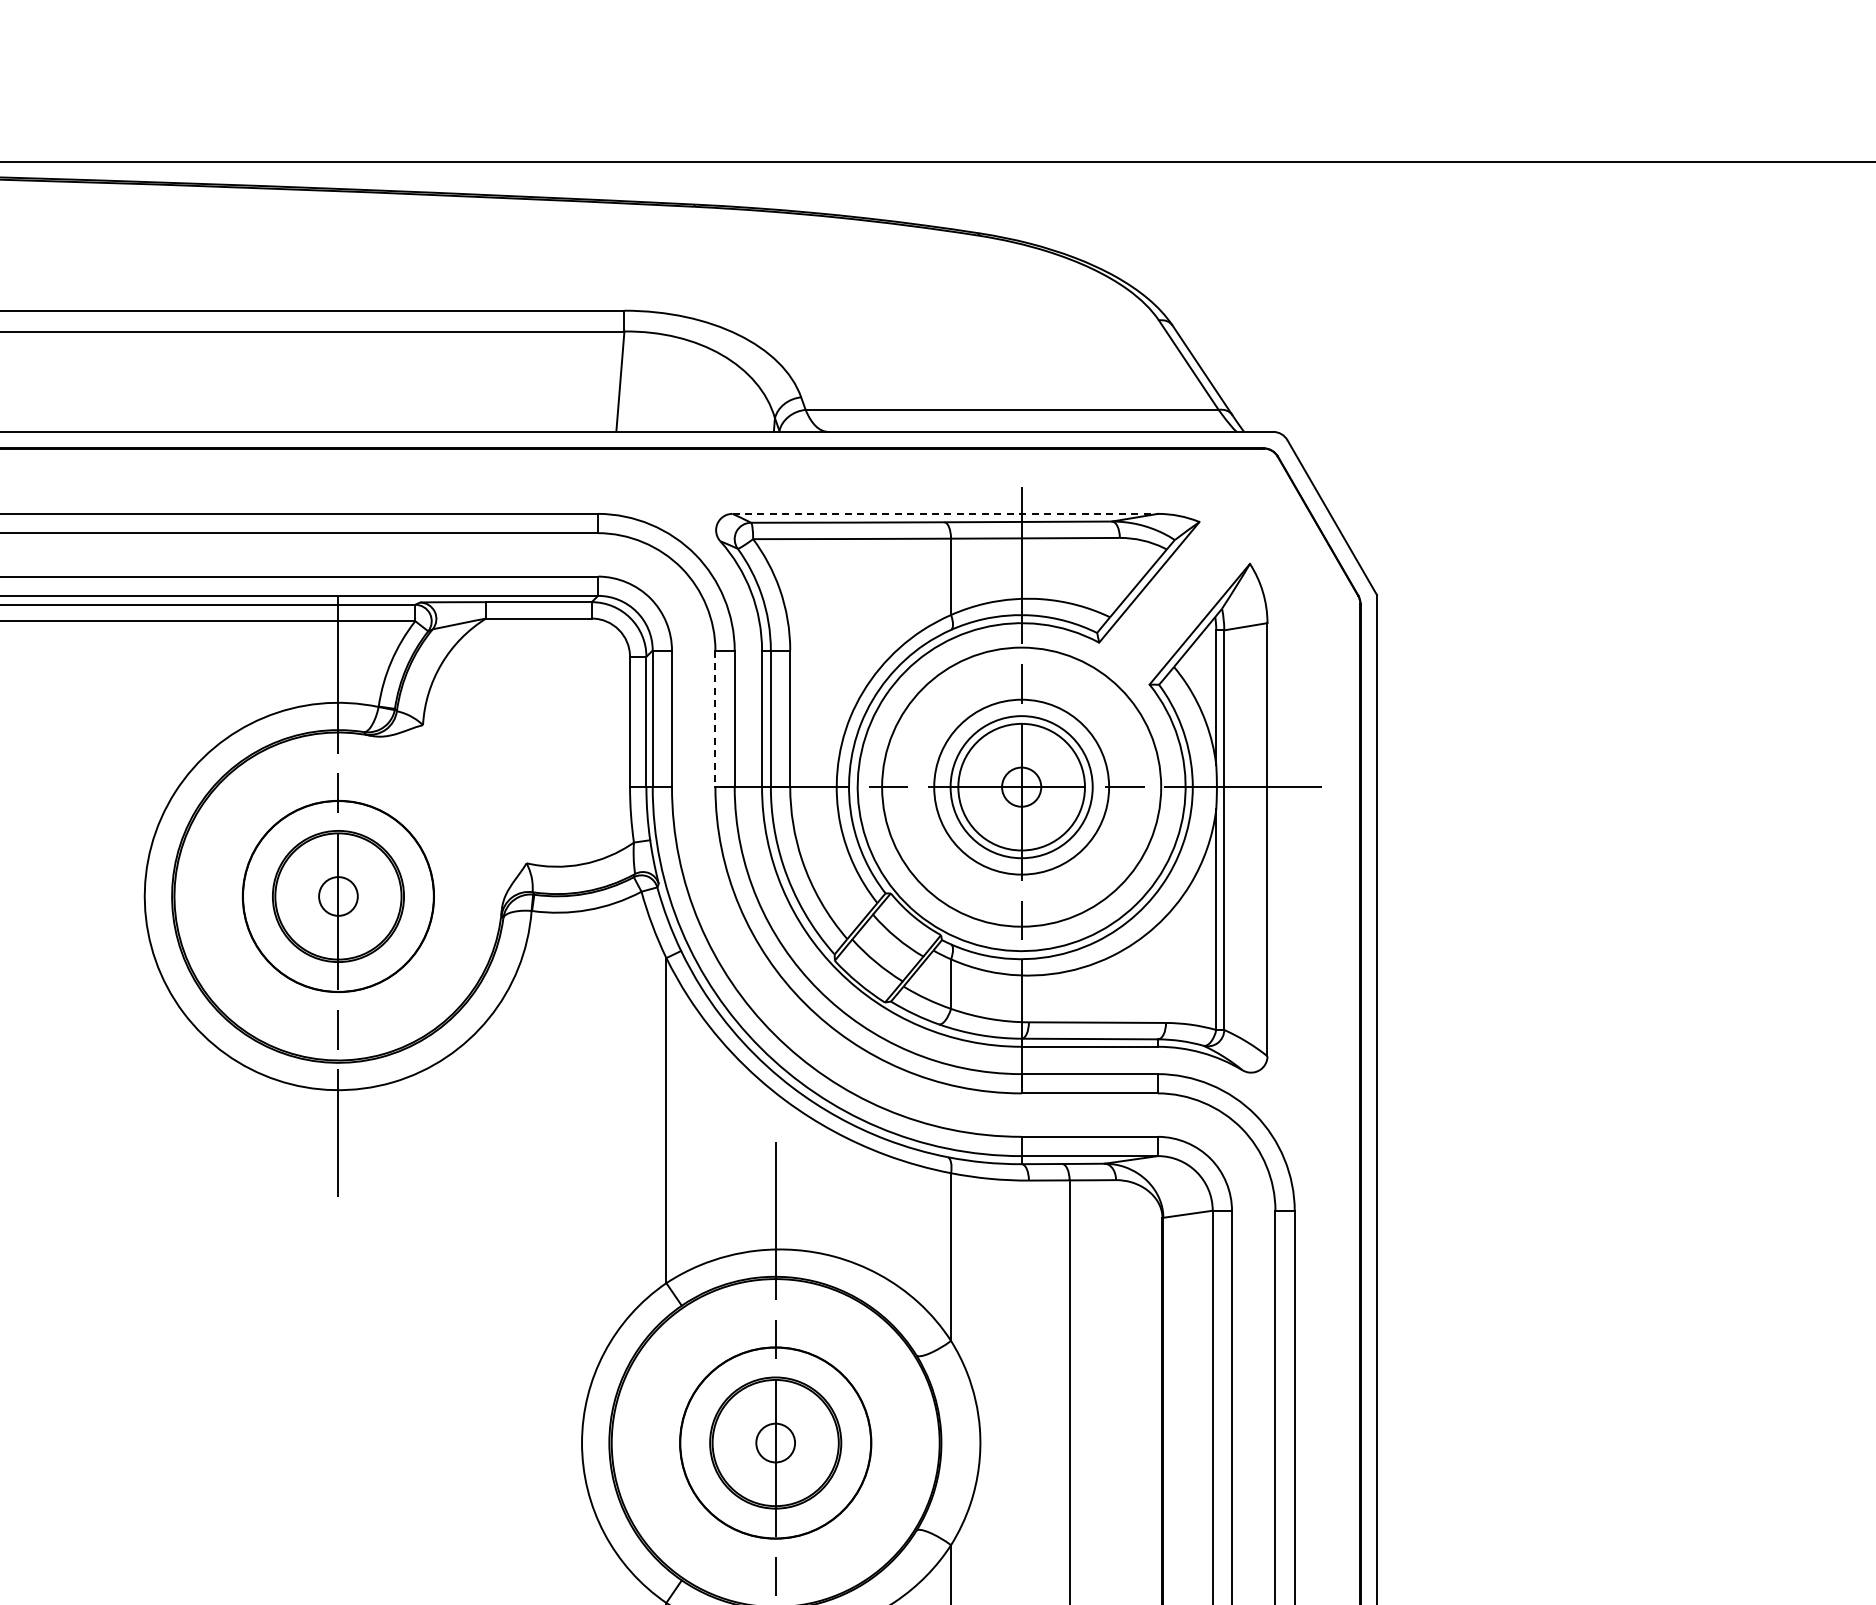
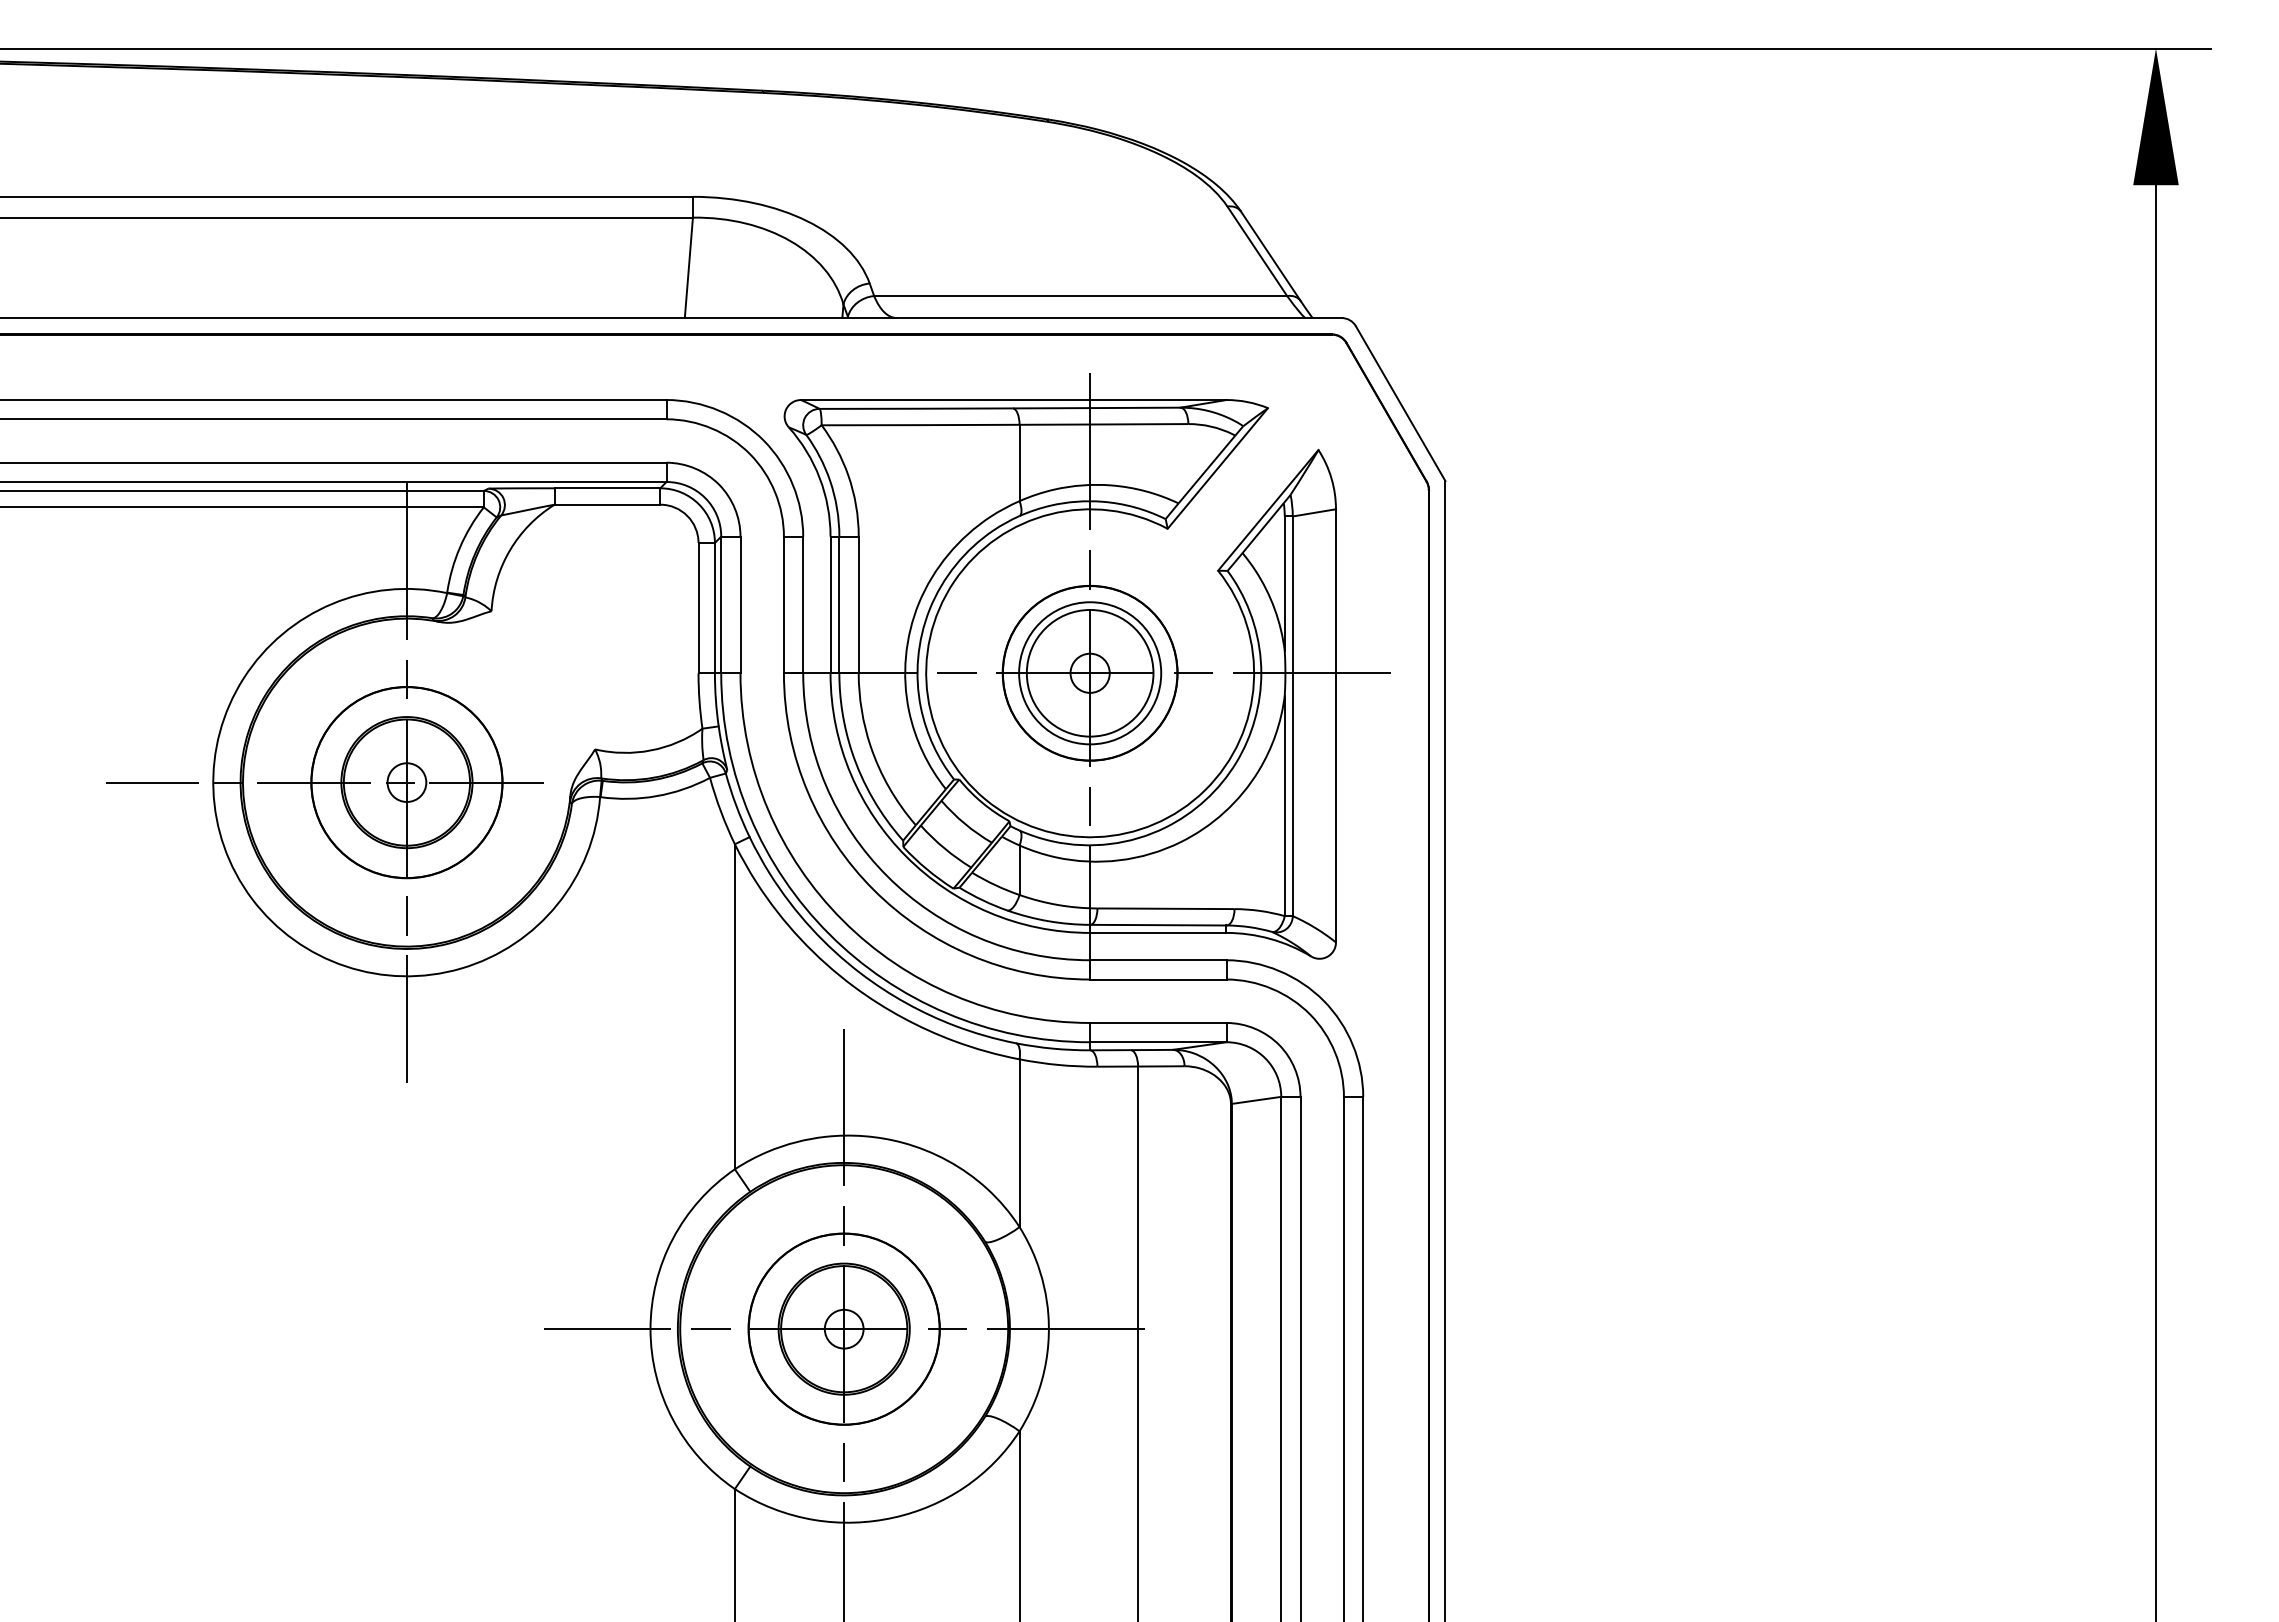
line: (945, 514) -> (1013, 400), dashed -> solid
line: (715, 719) -> (783, 605), dashed -> solid
circle: (1021, 787) -> (1089, 673), size x0.62
line: (256, 896) -> (324, 782), added
line: (775, 1443) -> (843, 1329), added

